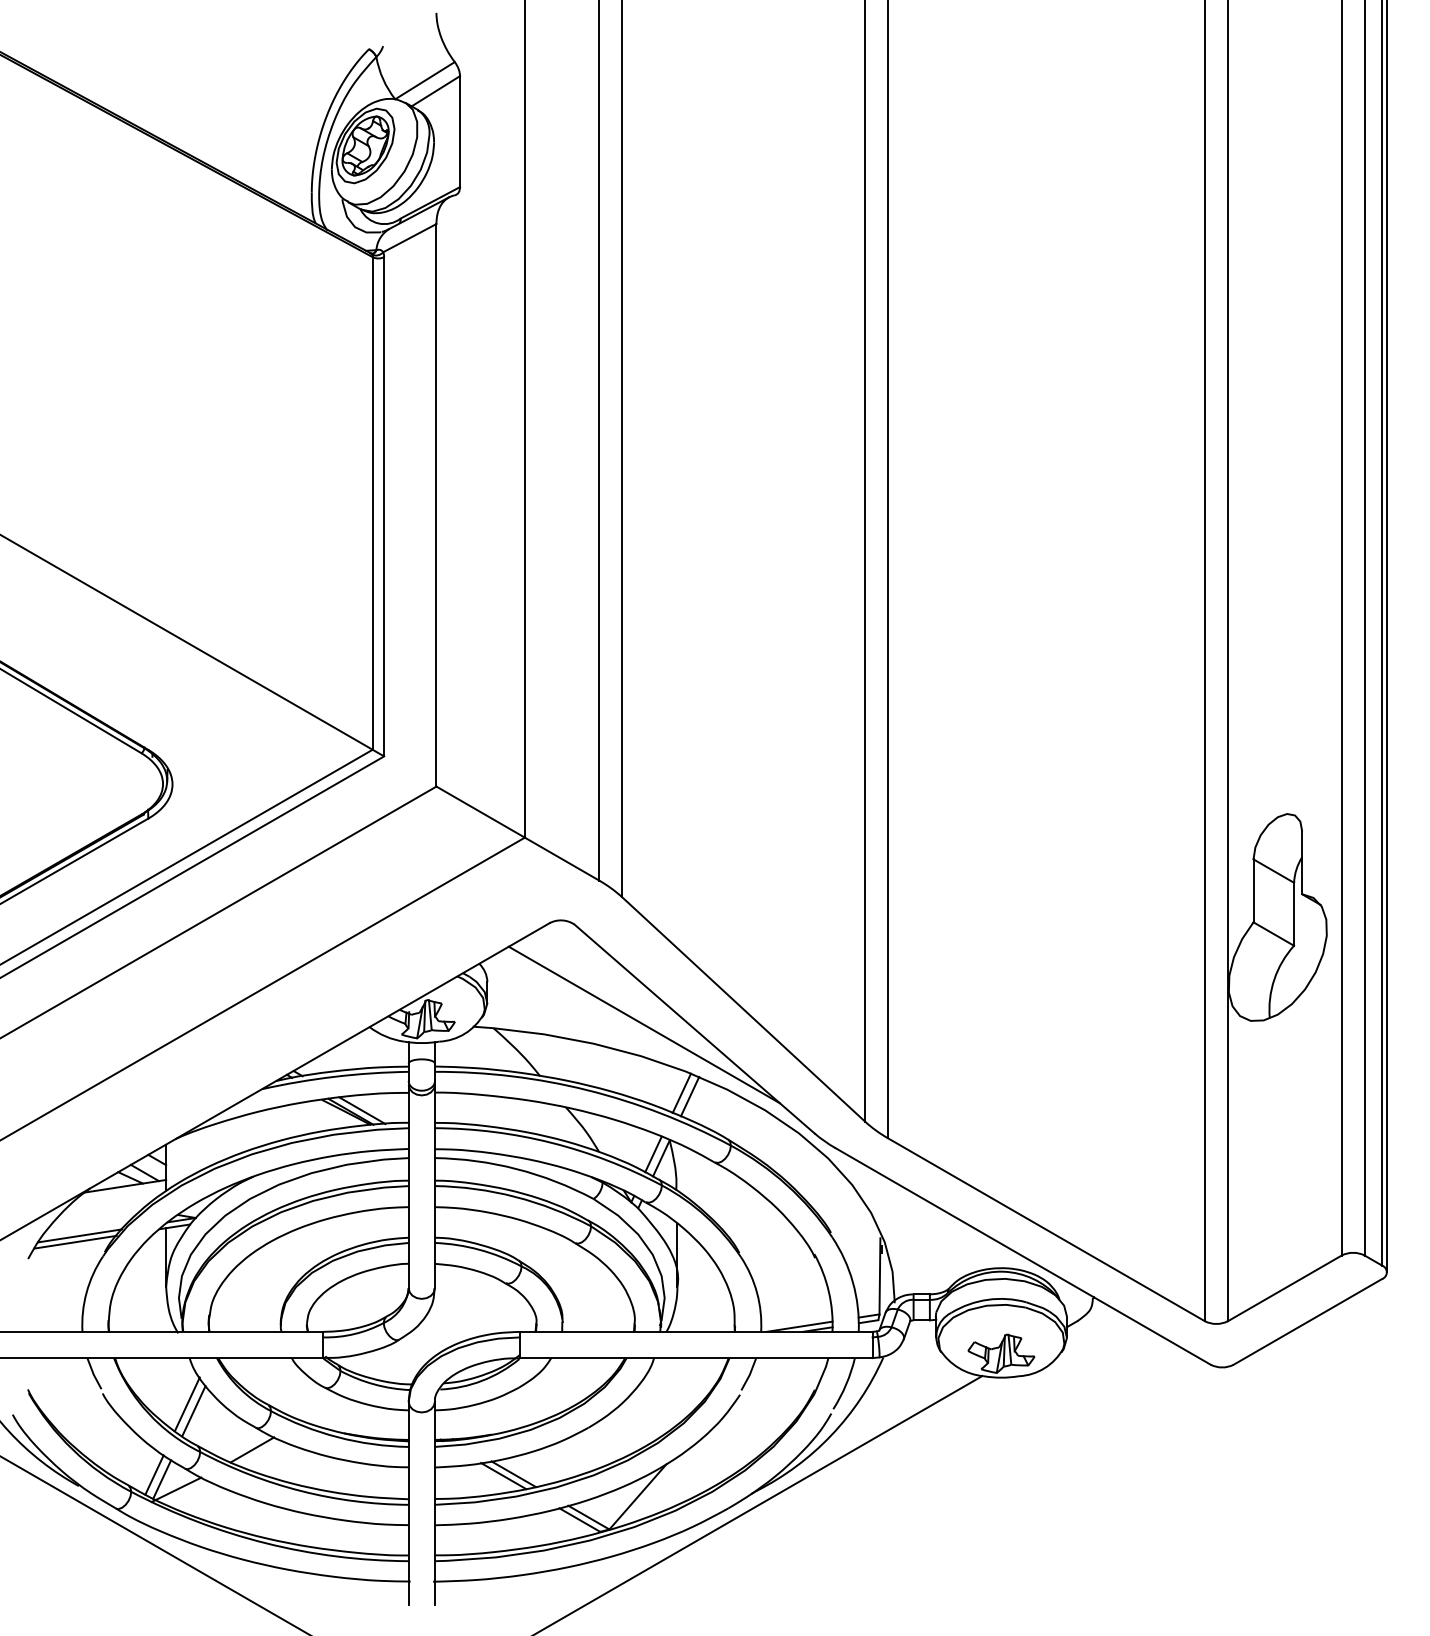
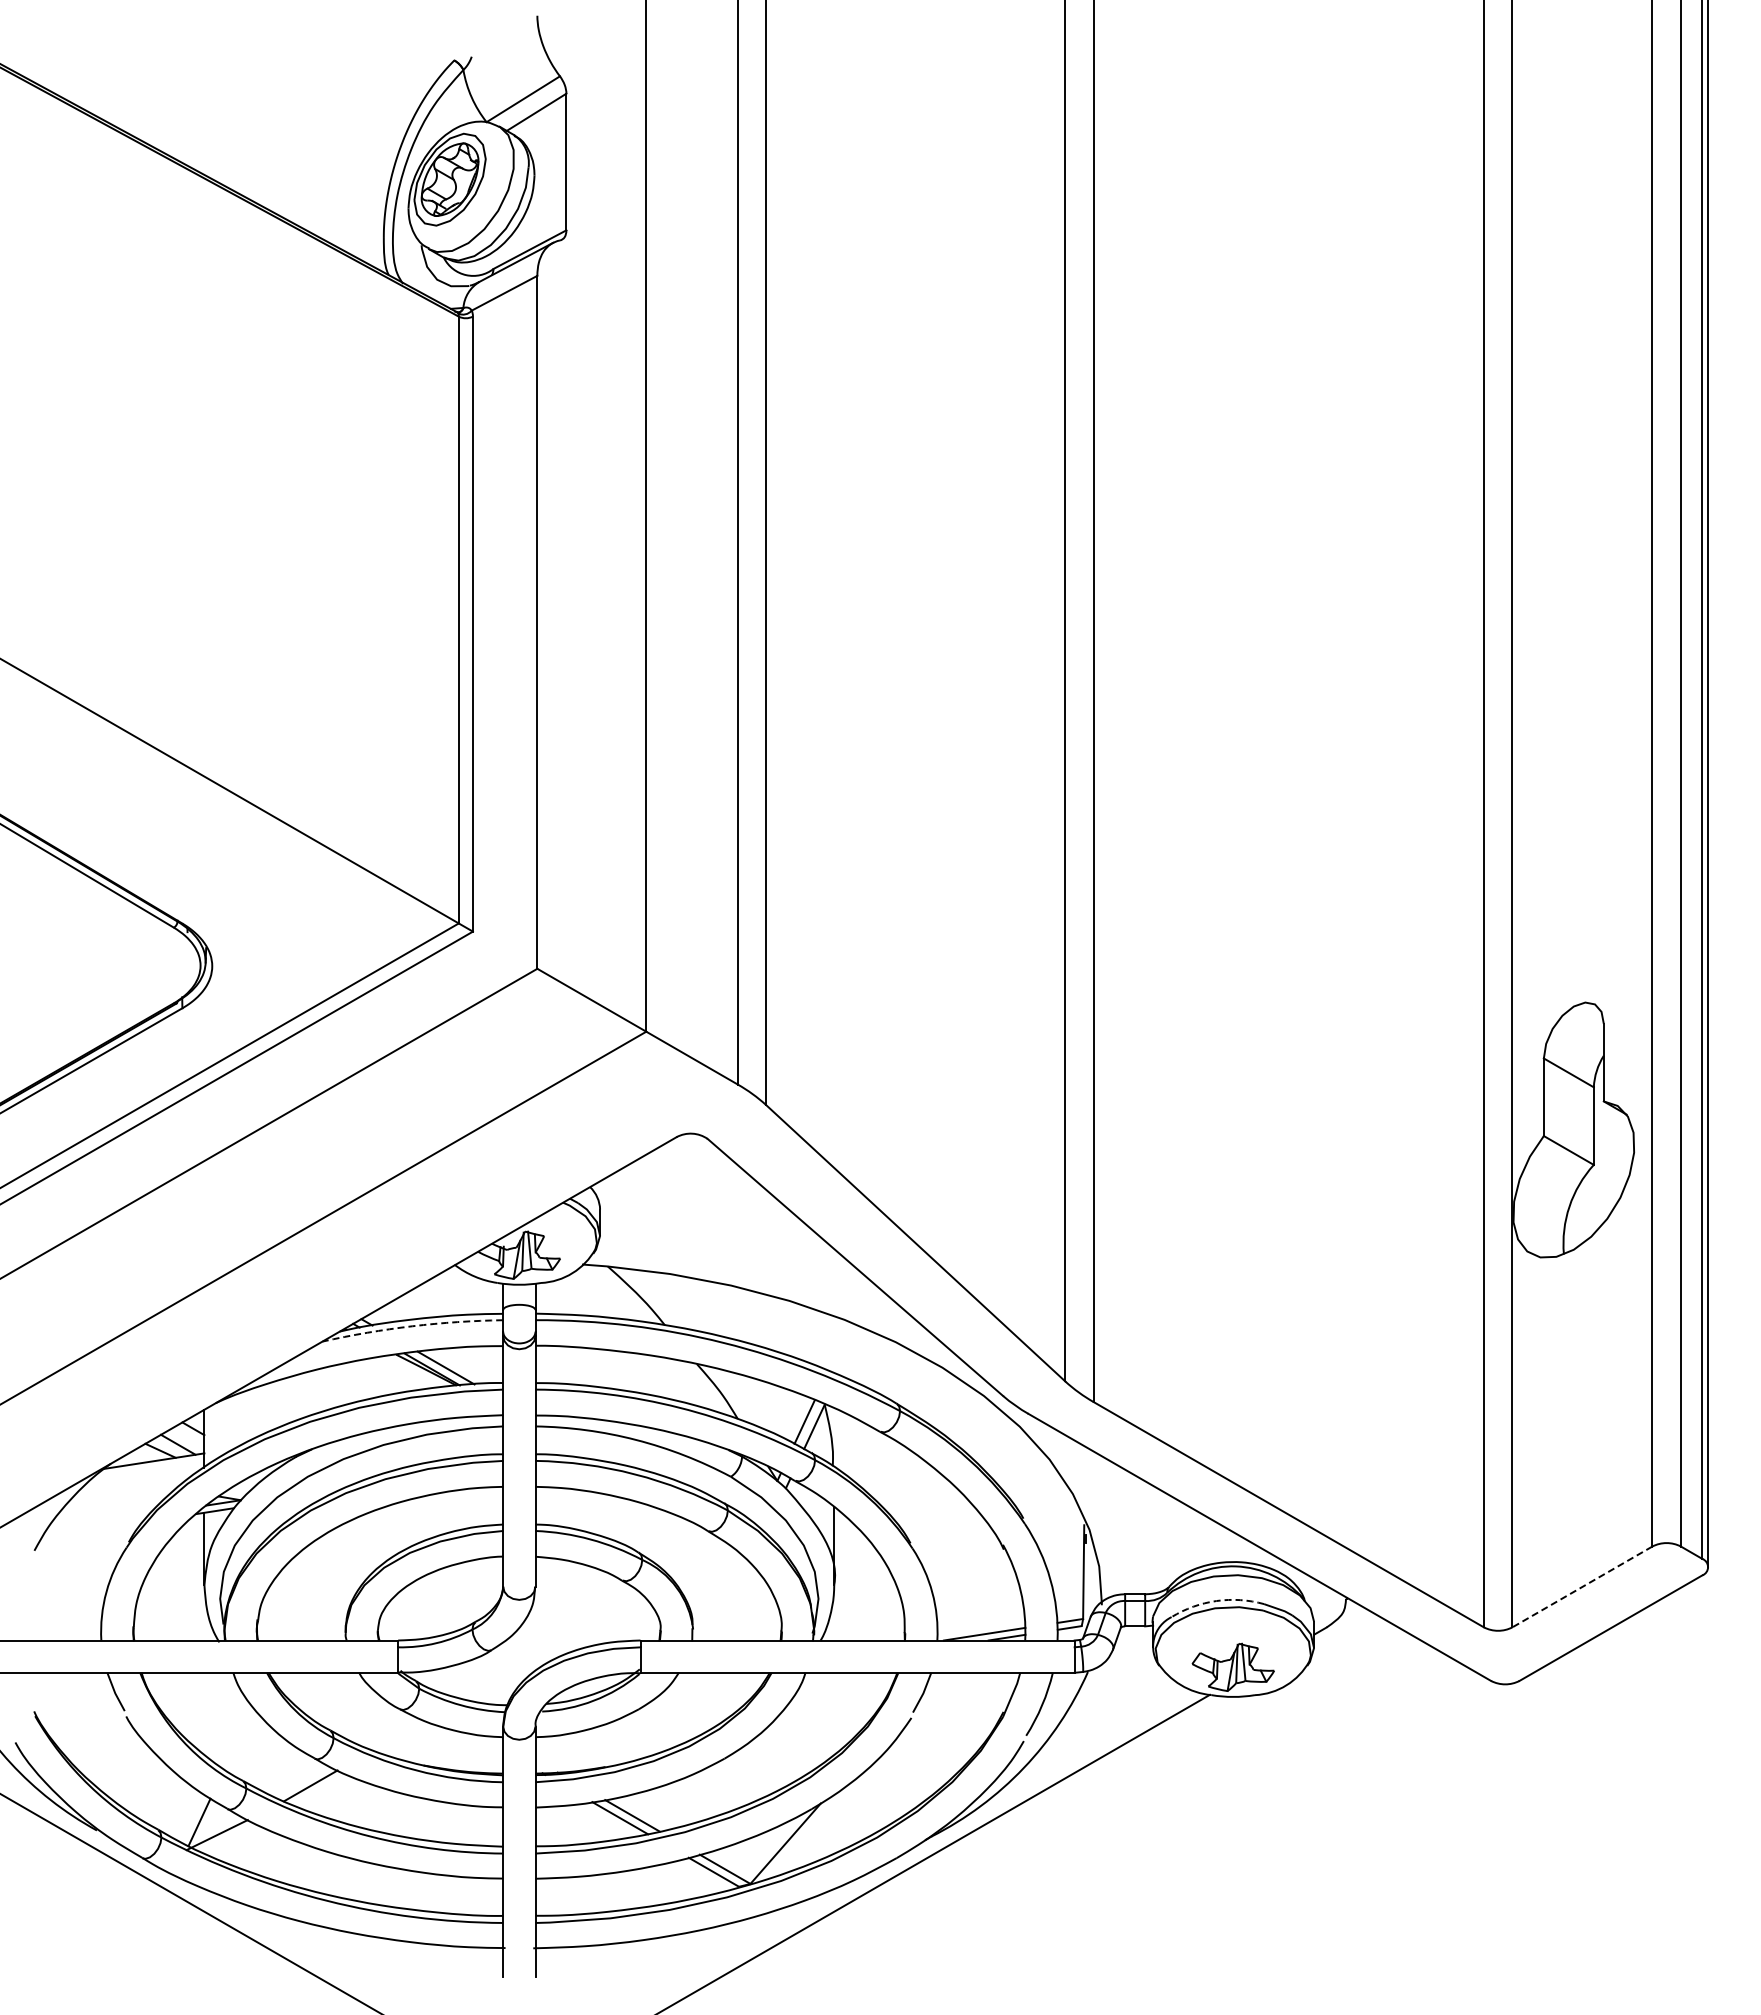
line: (644, 1025) -> (793, 1262), removed
arc: (335, 1076) -> (412, 1326), solid -> dashed
line: (681, 1093) -> (839, 1346), removed
line: (689, 1096) -> (849, 1350), removed
line: (80, 1236) -> (98, 1522), removed
line: (75, 1241) -> (92, 1529), removed
line: (1284, 1288) -> (1582, 1586), solid -> dashed
arc: (987, 1300) -> (1216, 1601), solid -> dashed
line: (187, 1404) -> (230, 1729), removed
line: (193, 1410) -> (238, 1737), removed
line: (154, 1474) -> (189, 1816), removed

